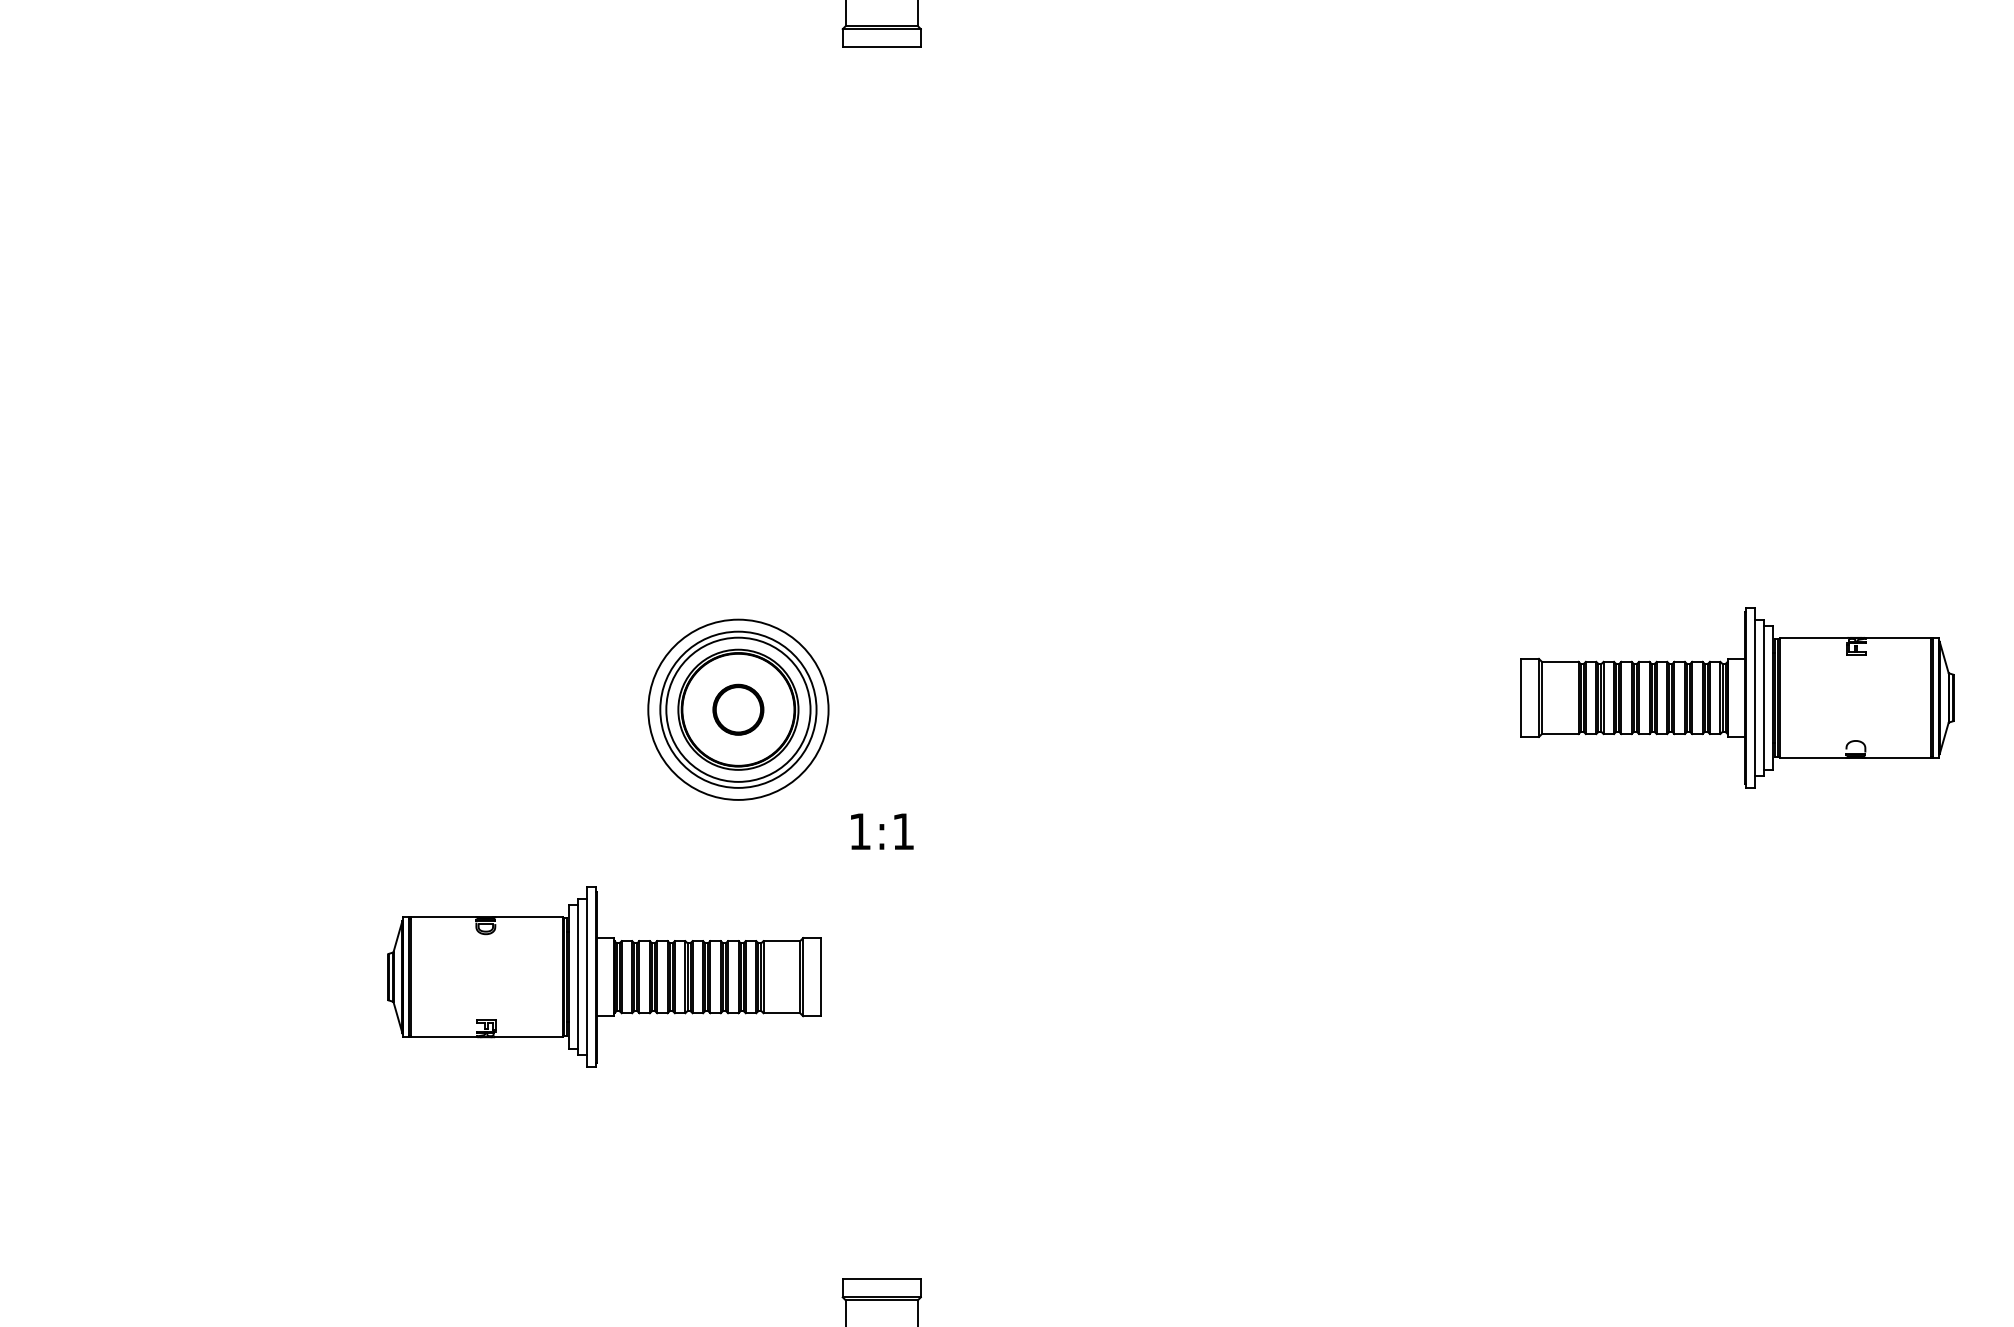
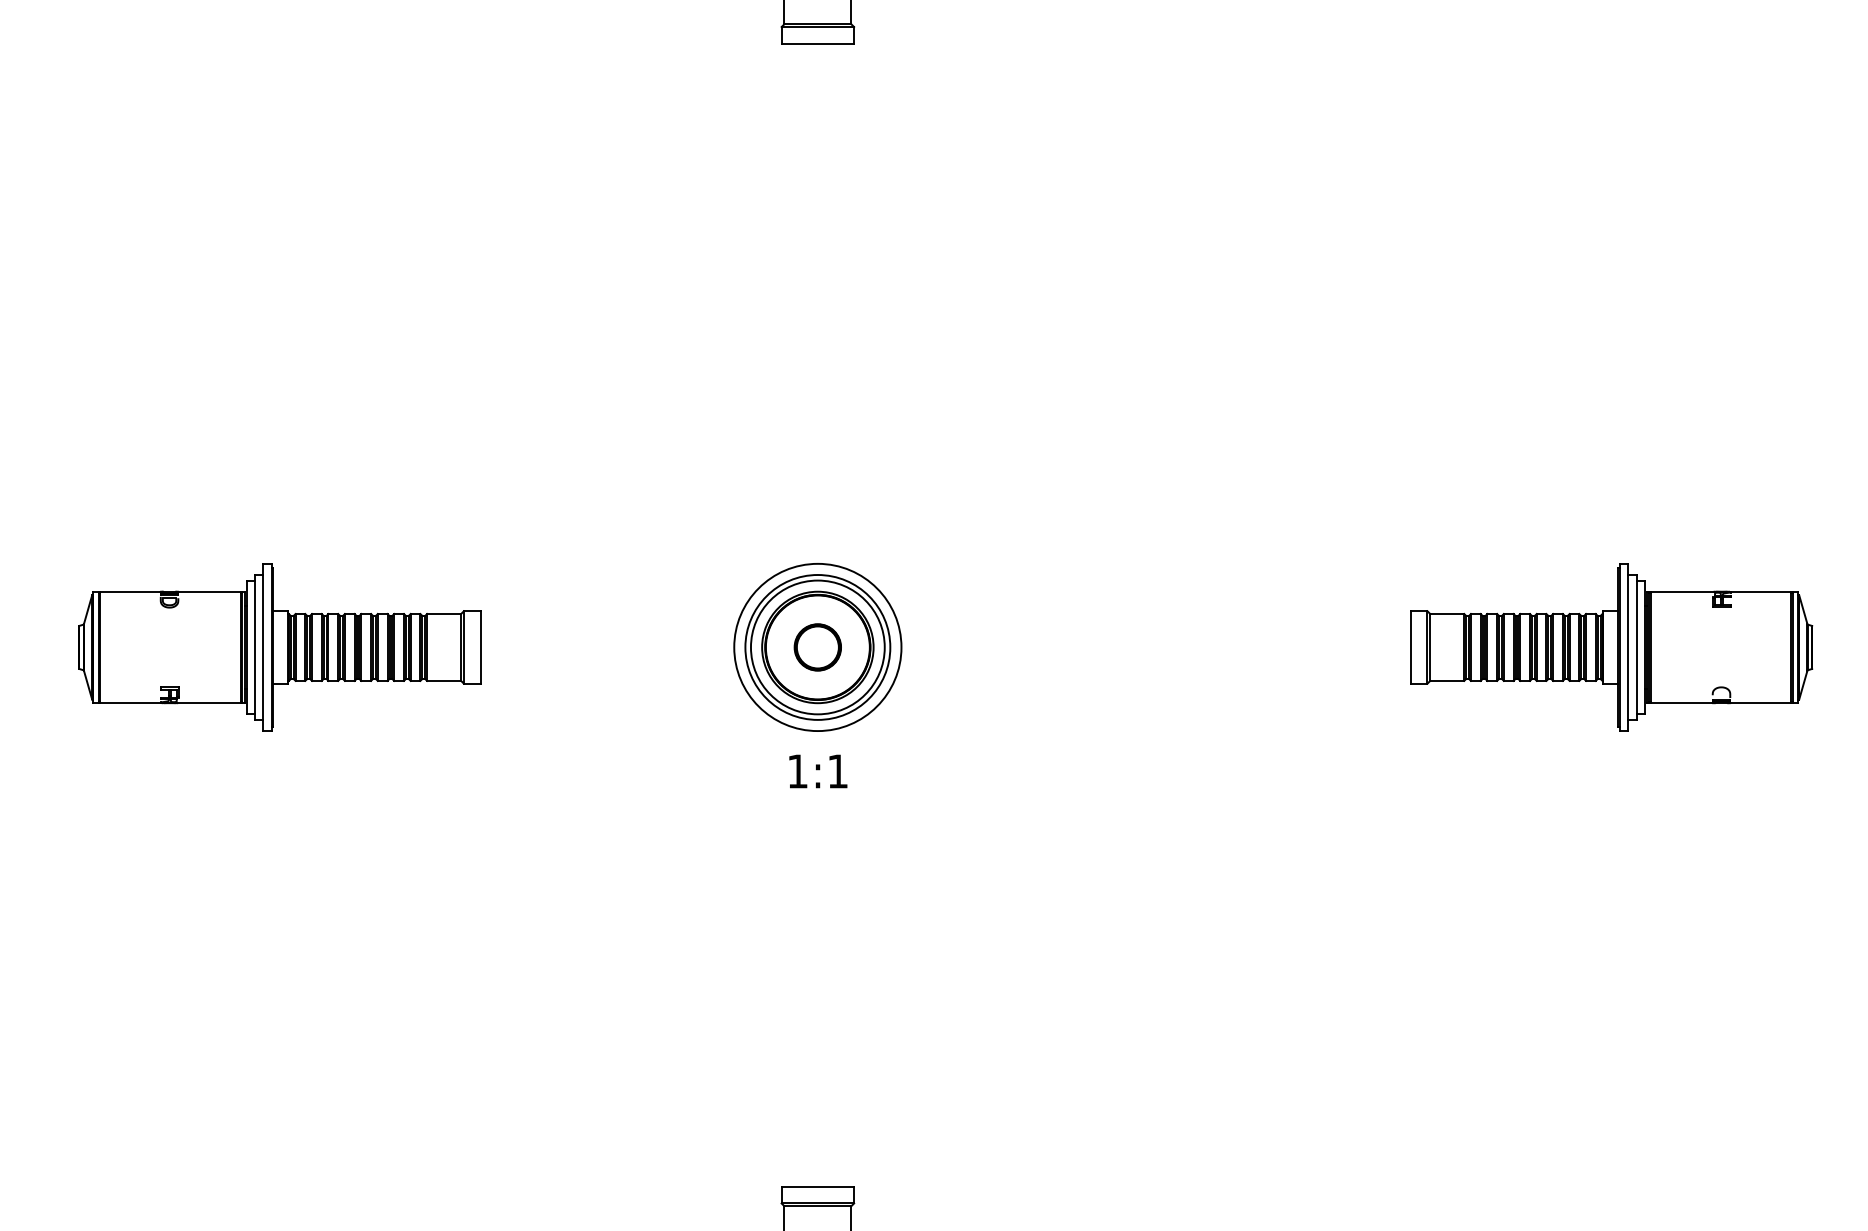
part: (738, 709) -> (817, 647), moved
part: (604, 977) -> (279, 647), moved

